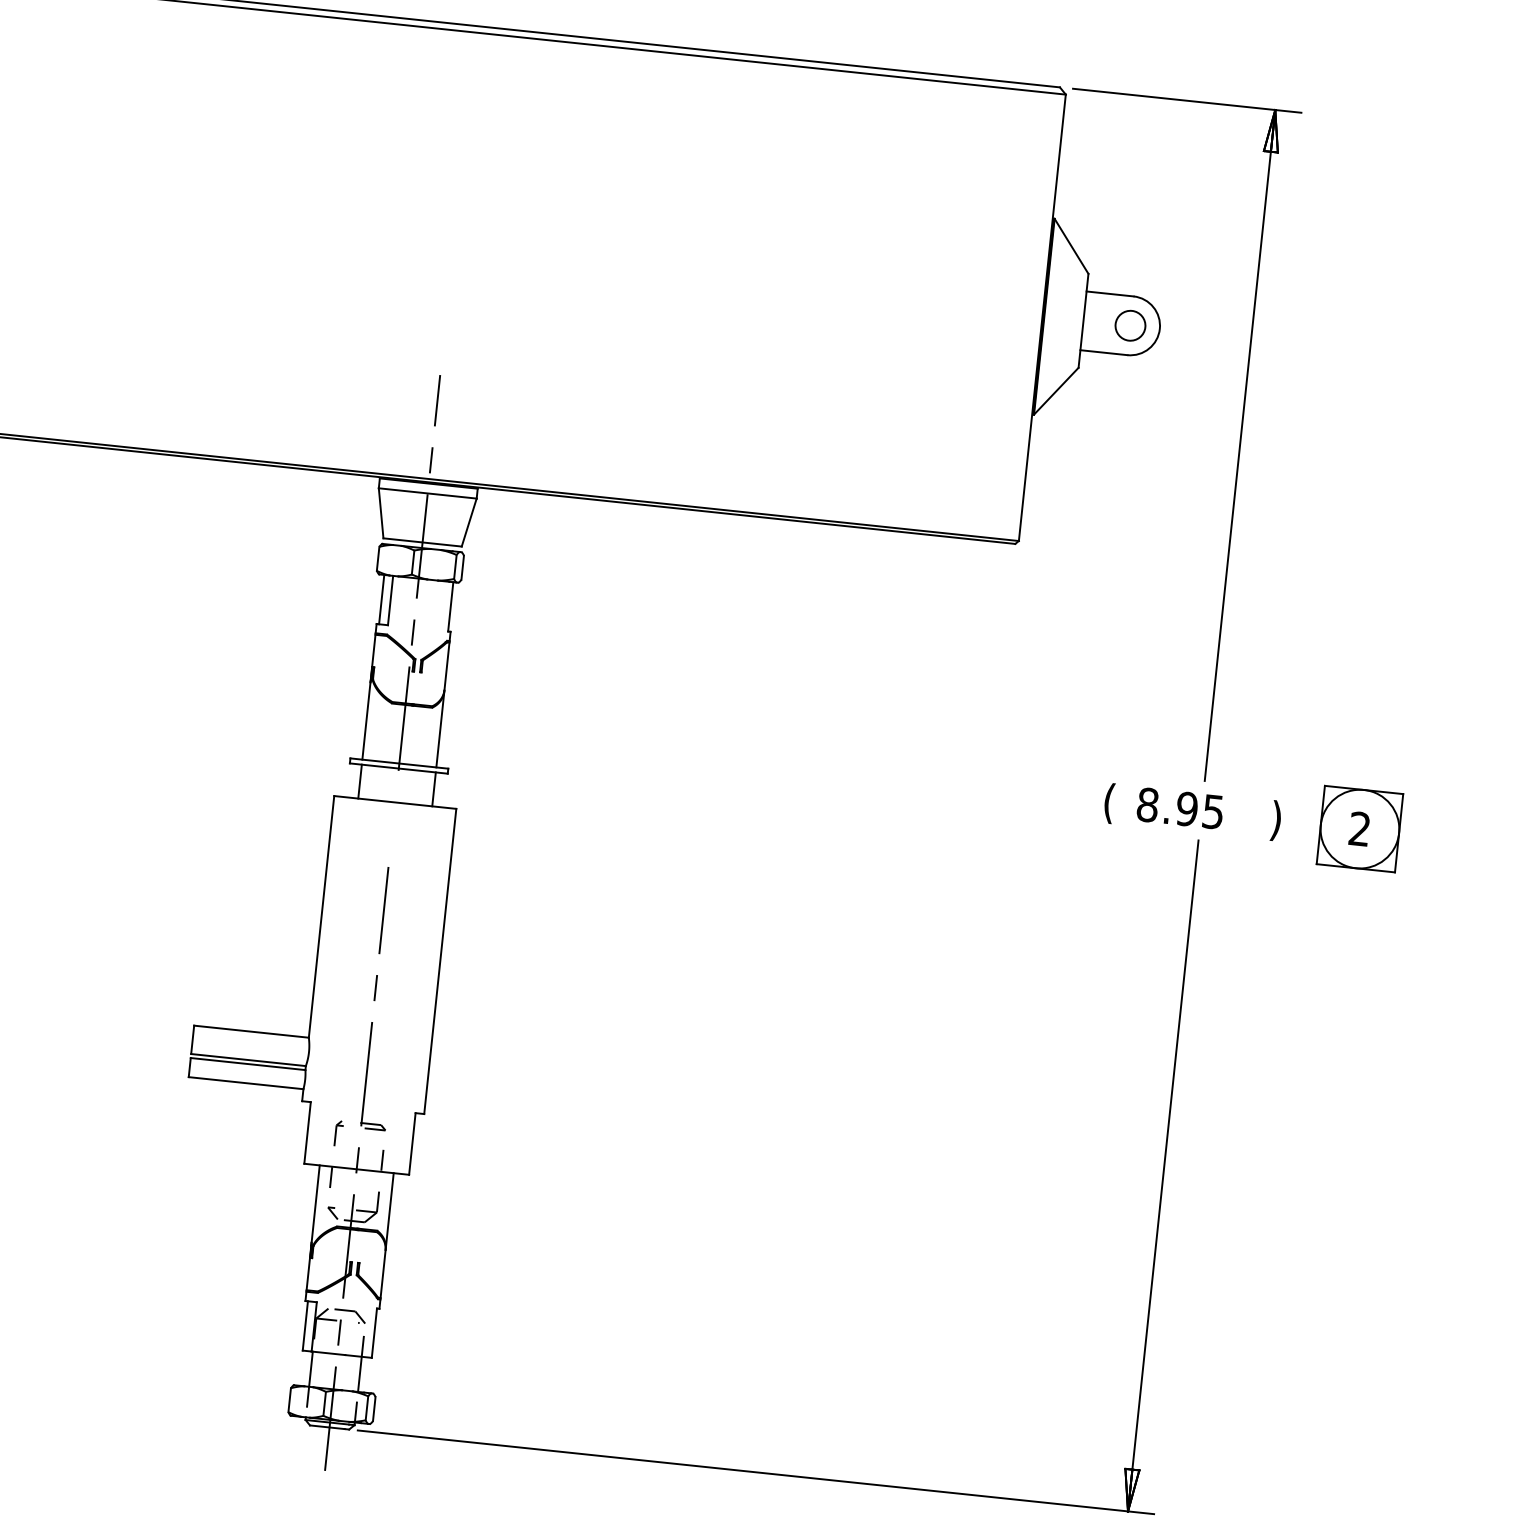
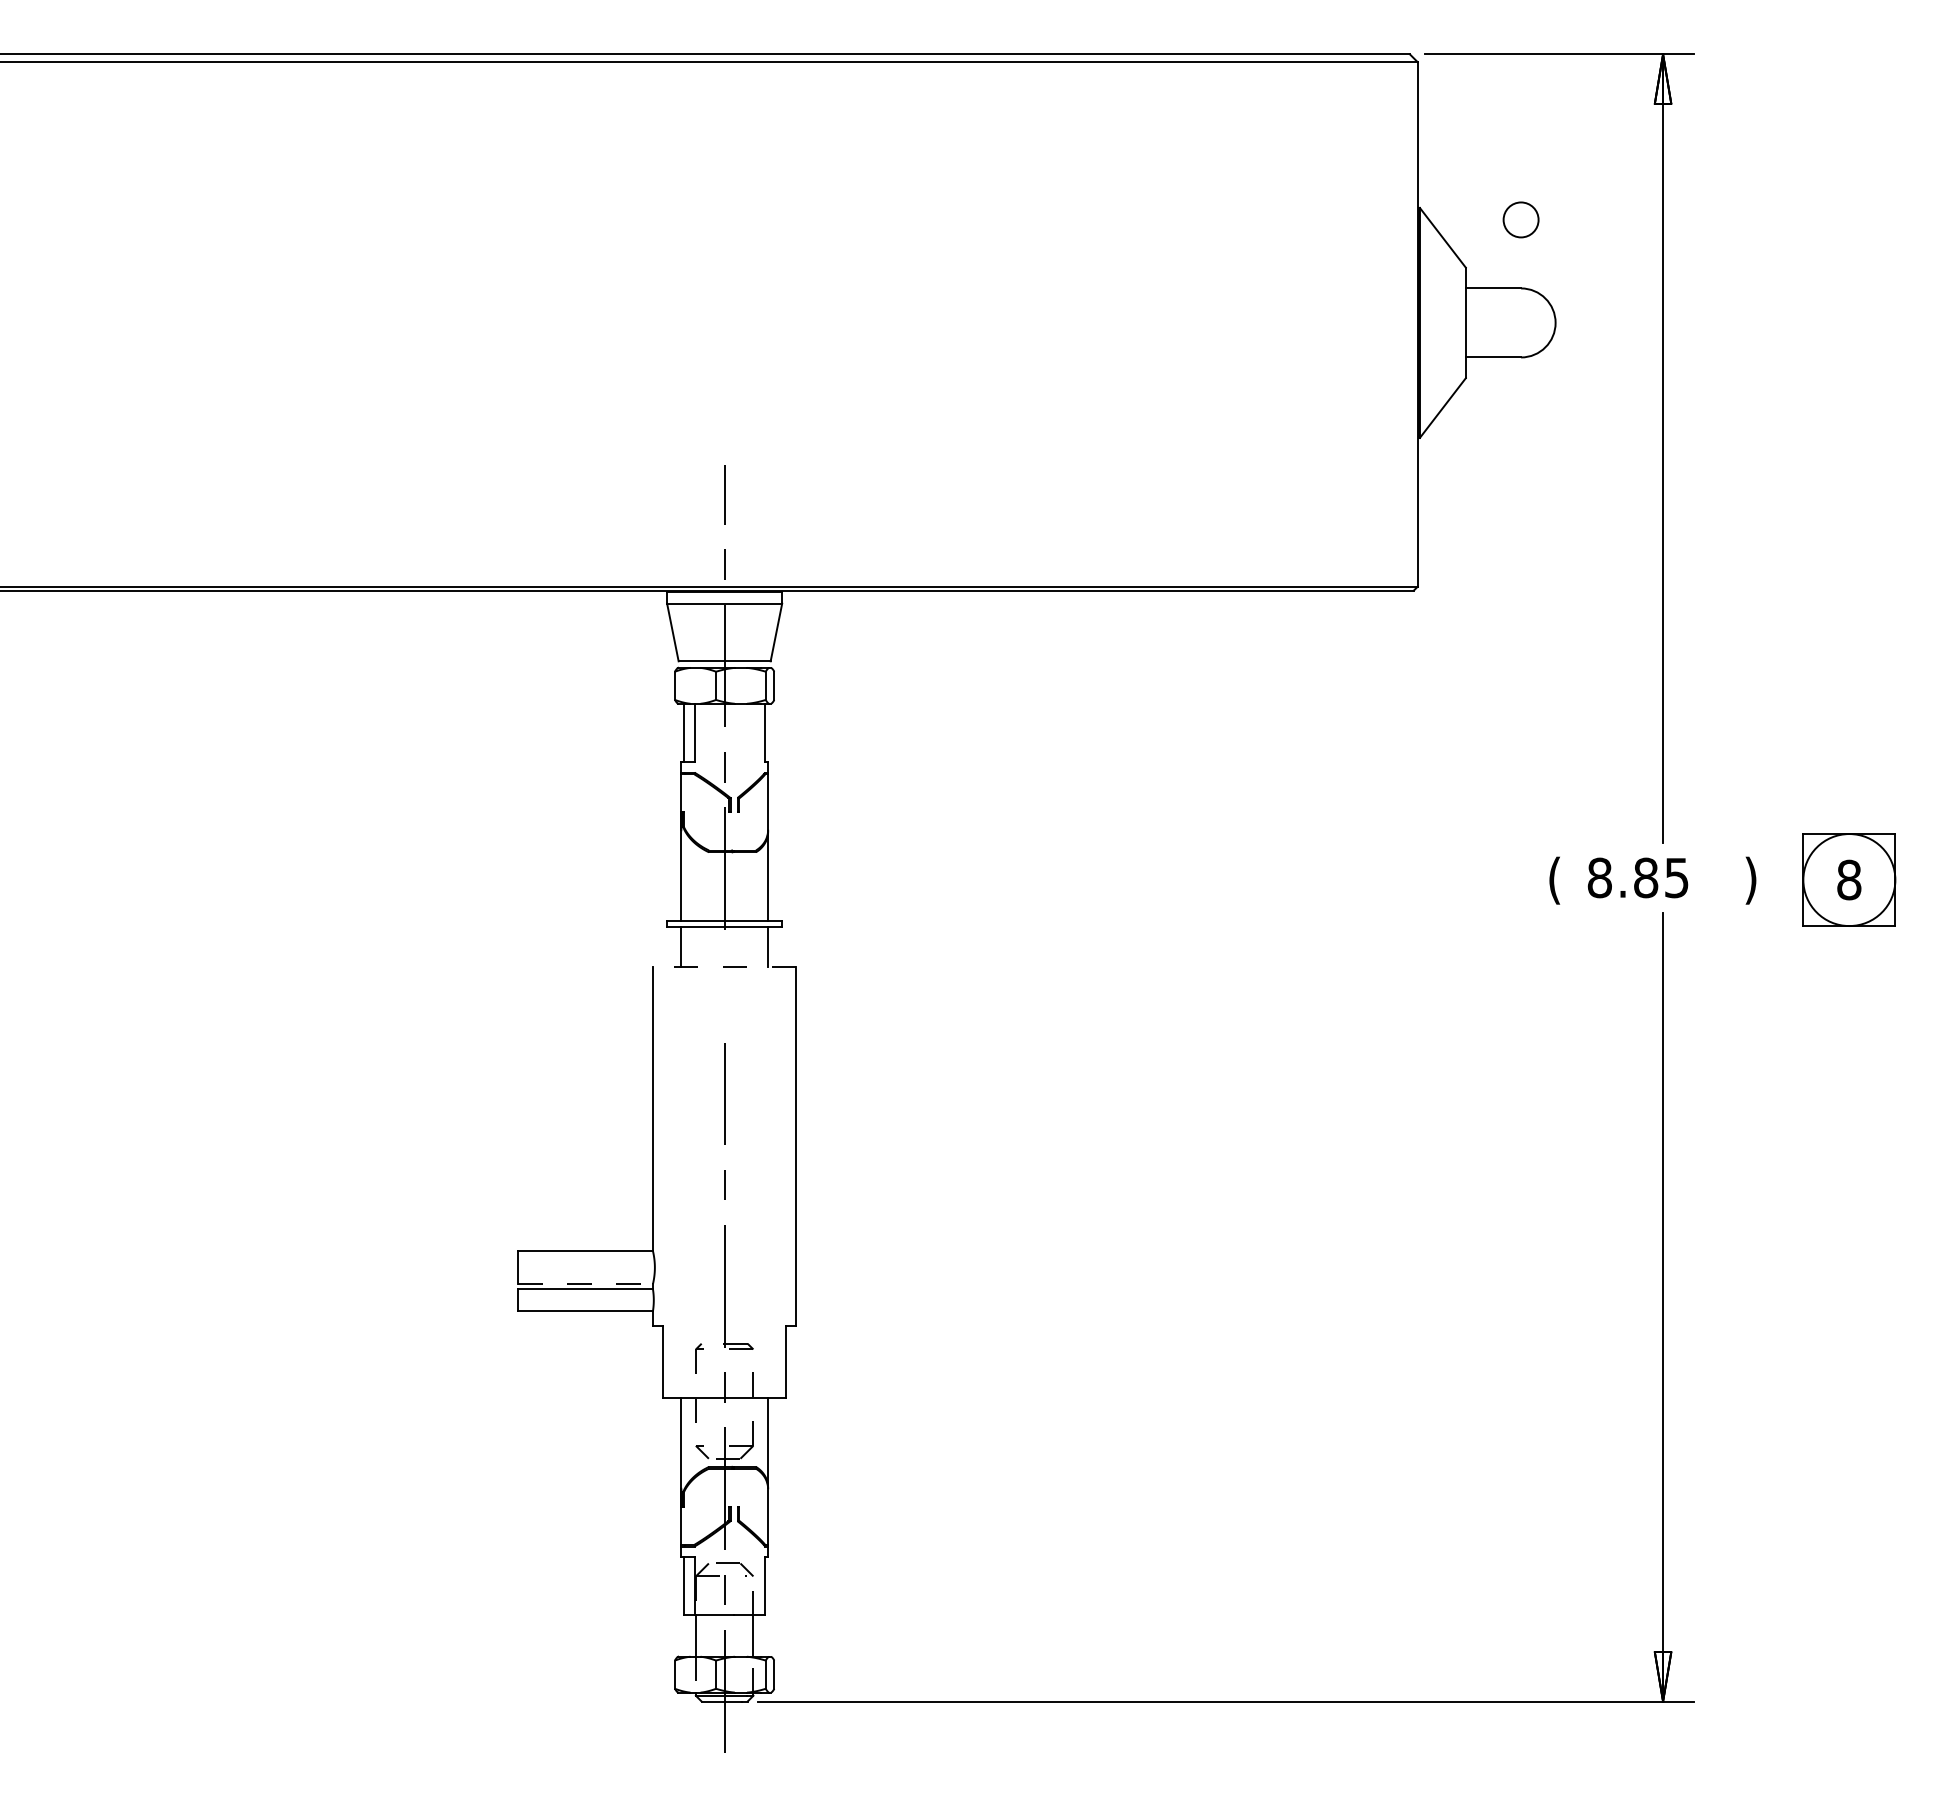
circle: (1130, 325) -> (1520, 219), moved
line: (395, 802) -> (724, 966), solid -> dashed
text: (1186, 808) -> (1645, 877), 8.95 -> 8.85
text: (1360, 828) -> (1849, 879), 2 -> 8
line: (249, 1060) -> (586, 1284), solid -> dashed

